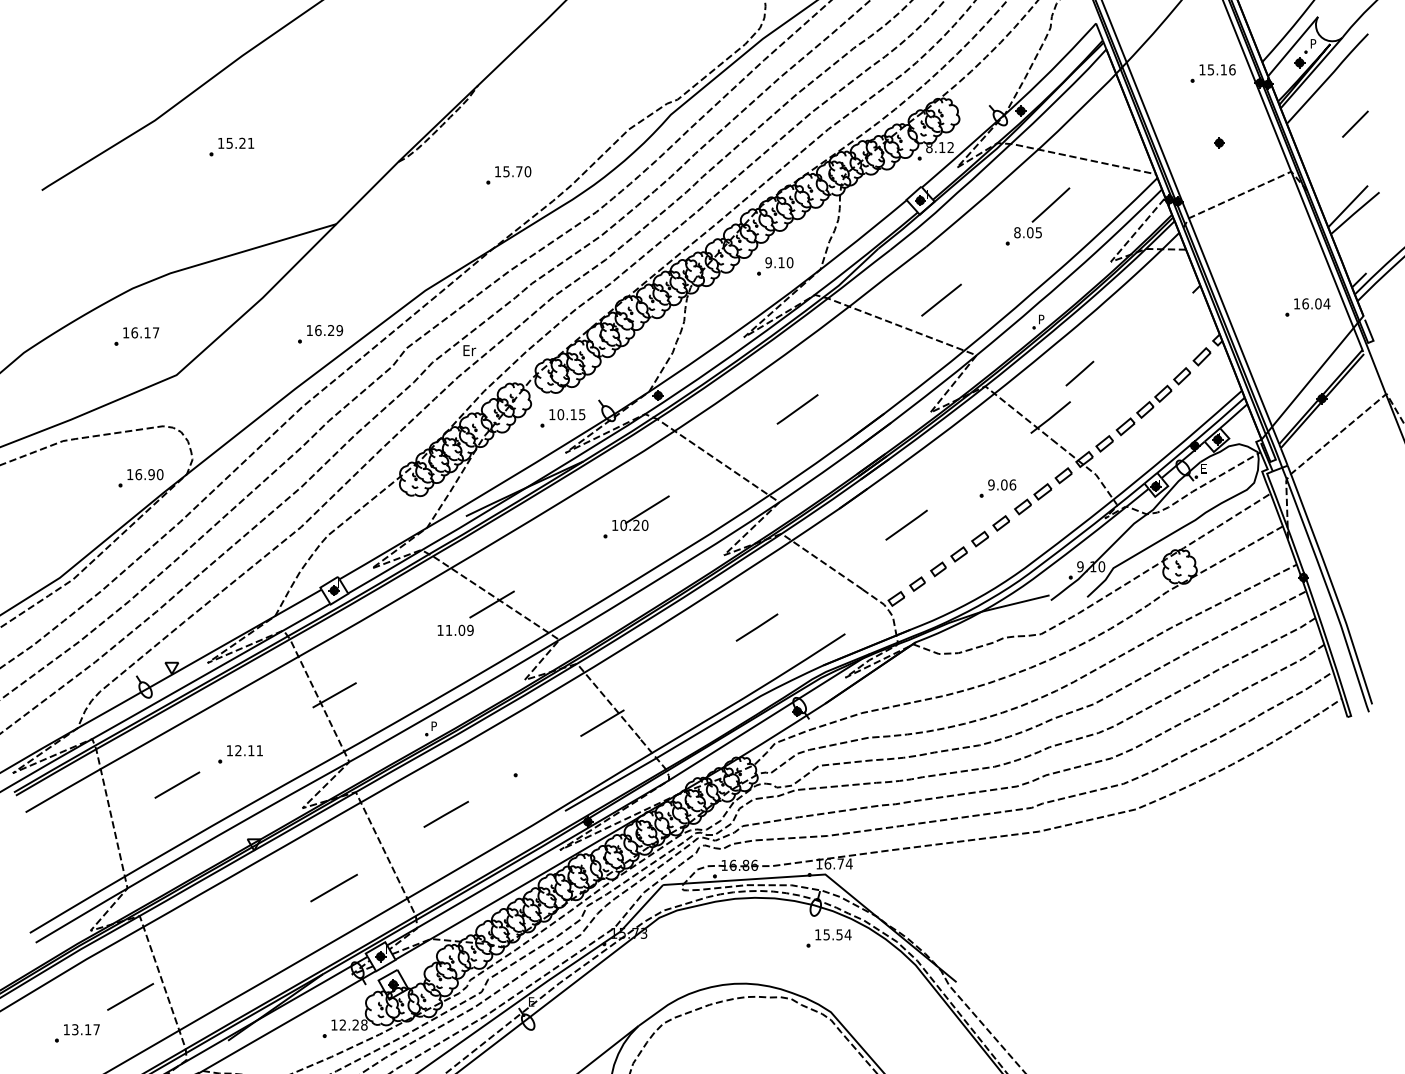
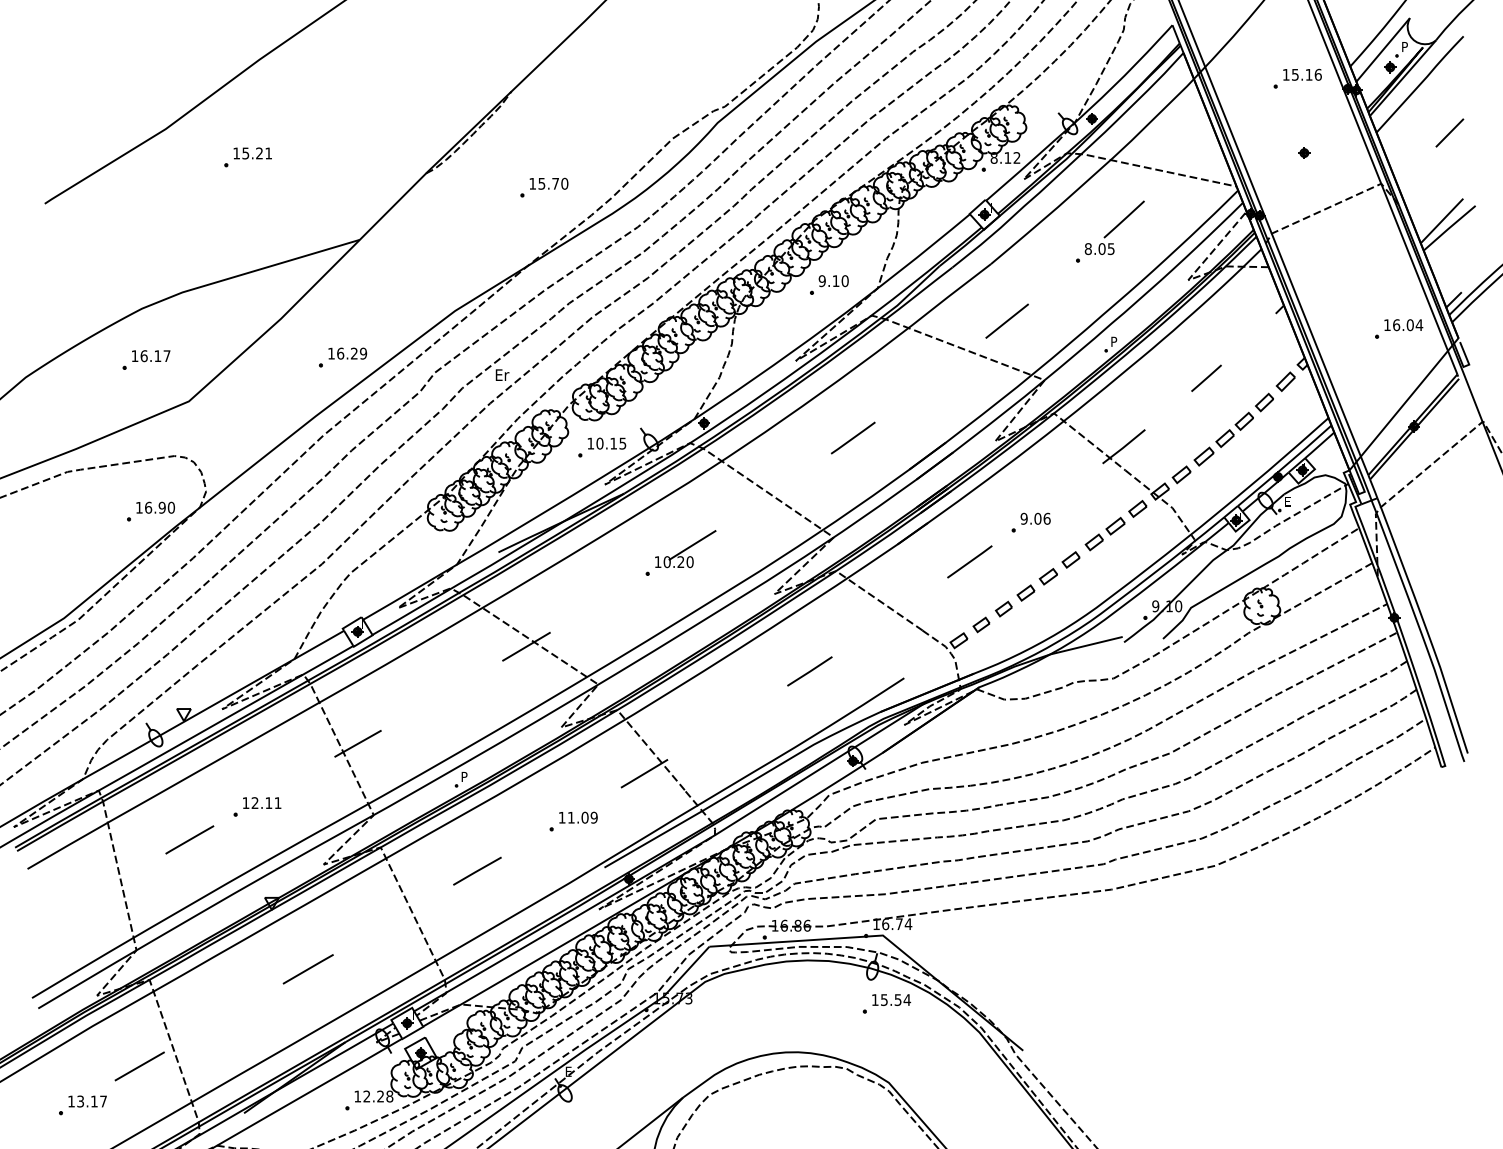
line: (1079, 373) -> (1206, 378), moved
part: (997, 488) -> (1030, 522), moved
text: (455, 629) -> (578, 816), moved
line: (333, 887) -> (307, 968), moved

